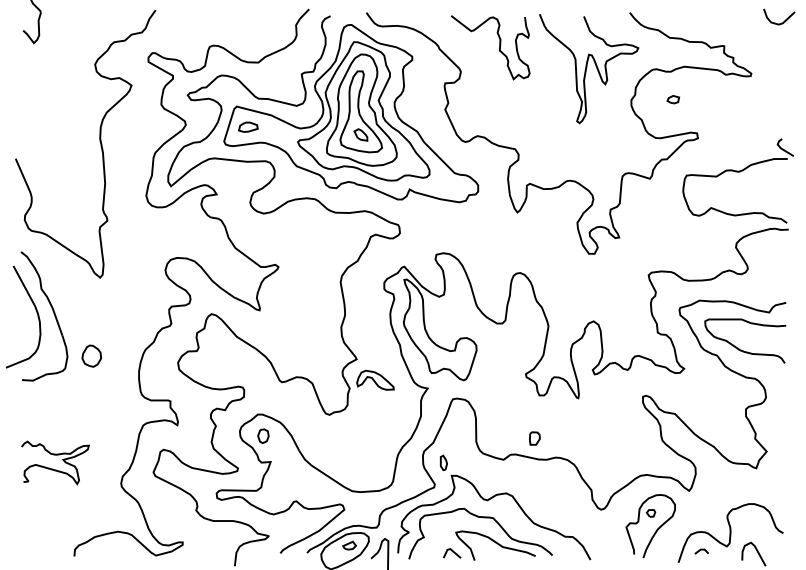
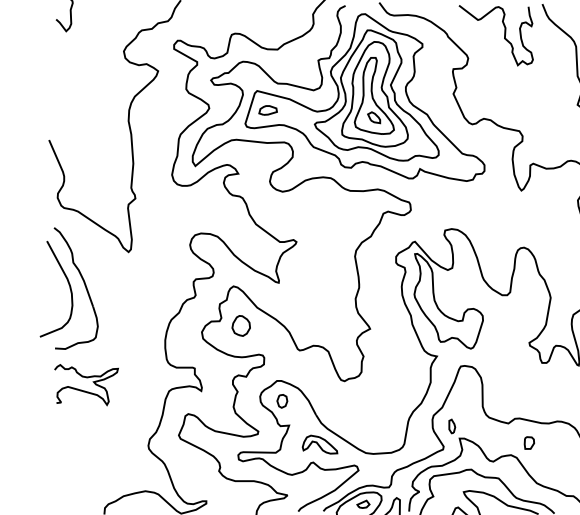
part: (91, 355) -> (240, 325), moved
part: (375, 379) -> (320, 443), moved
part: (534, 438) -> (529, 443), moved
curve: (52, 468) -> (83, 390), moved

